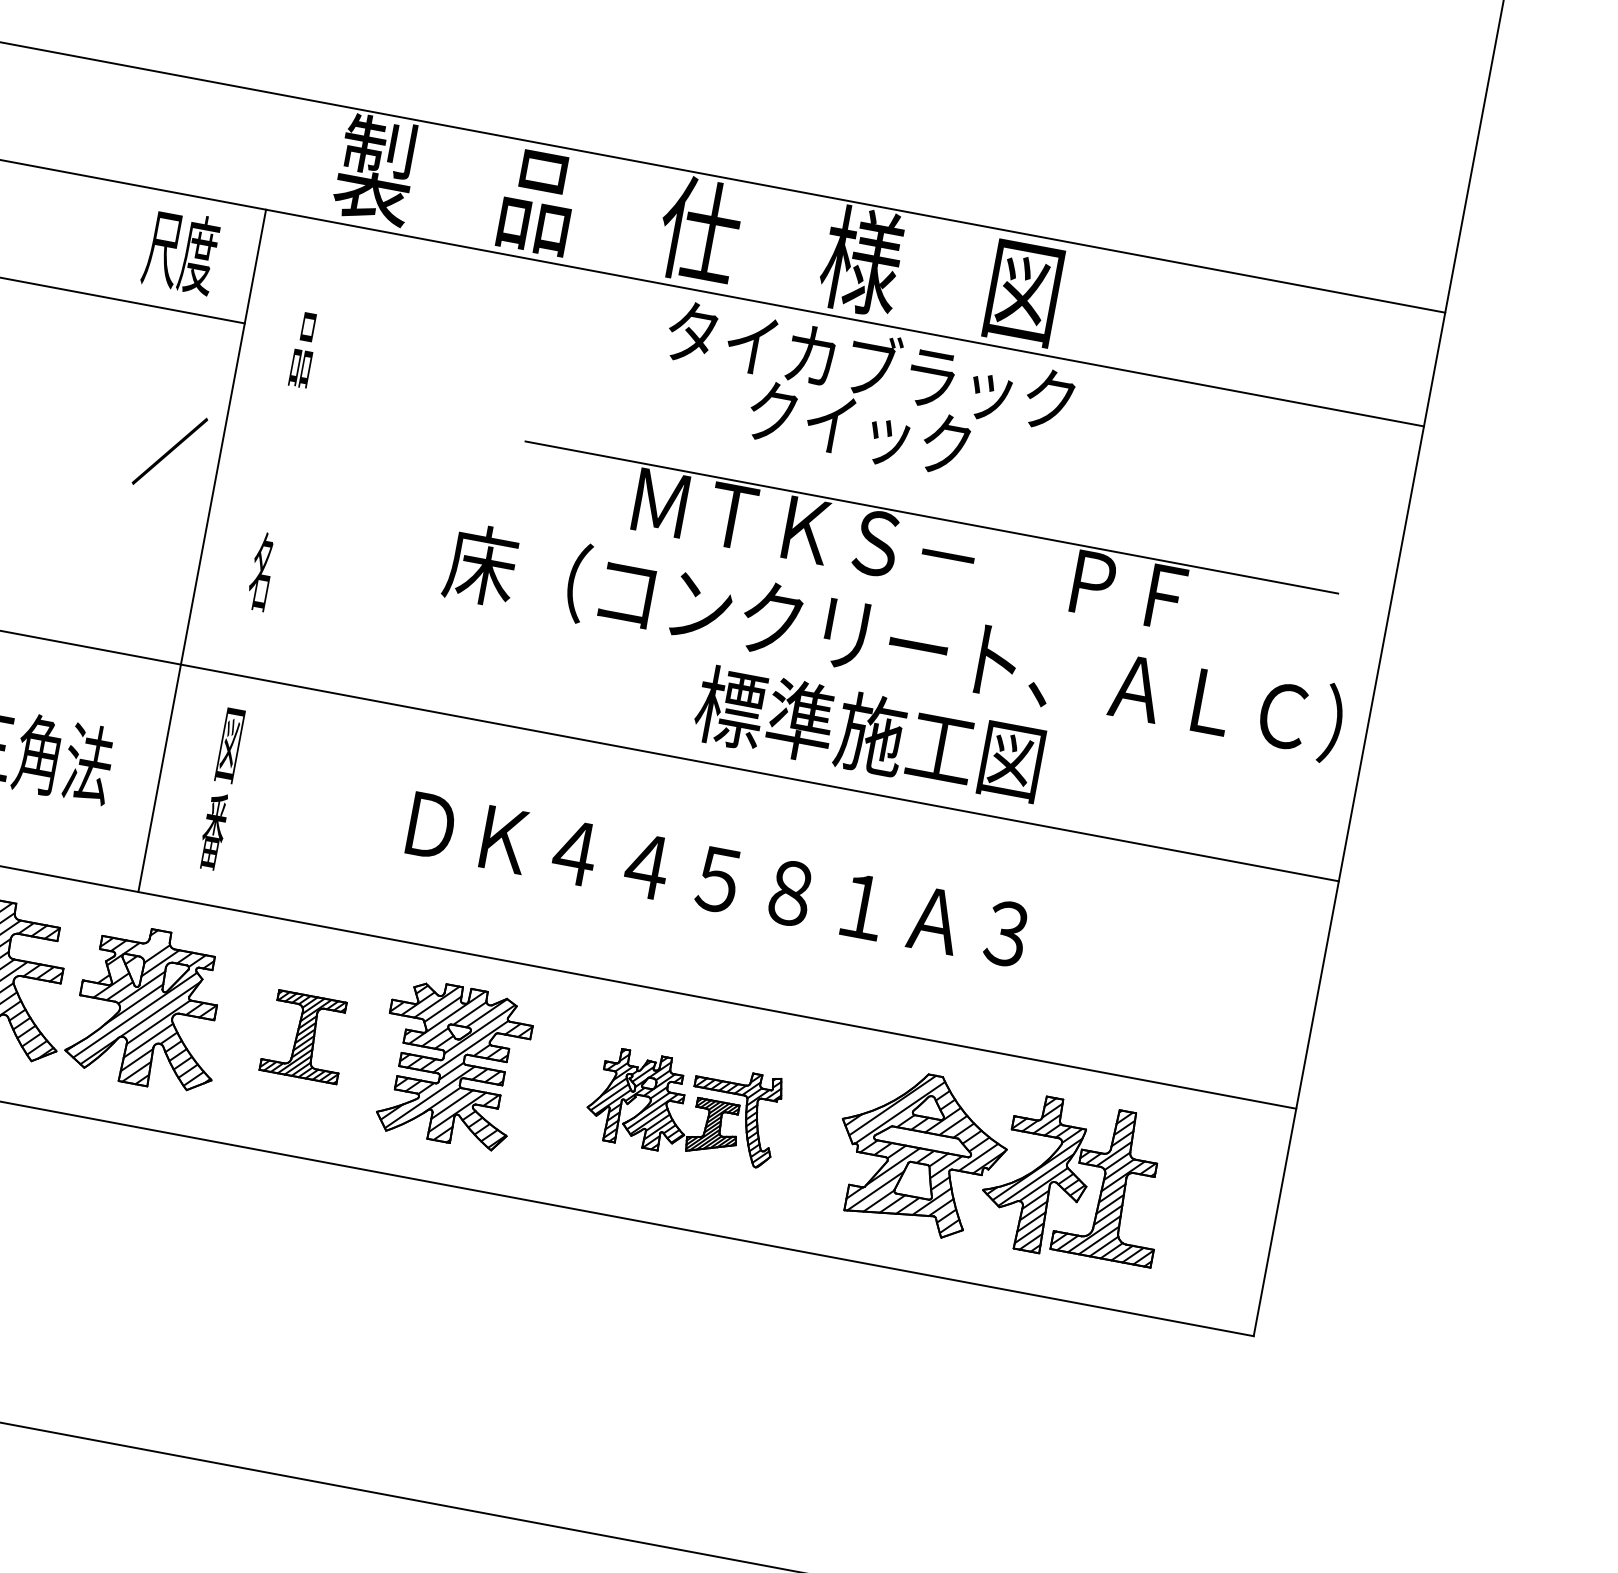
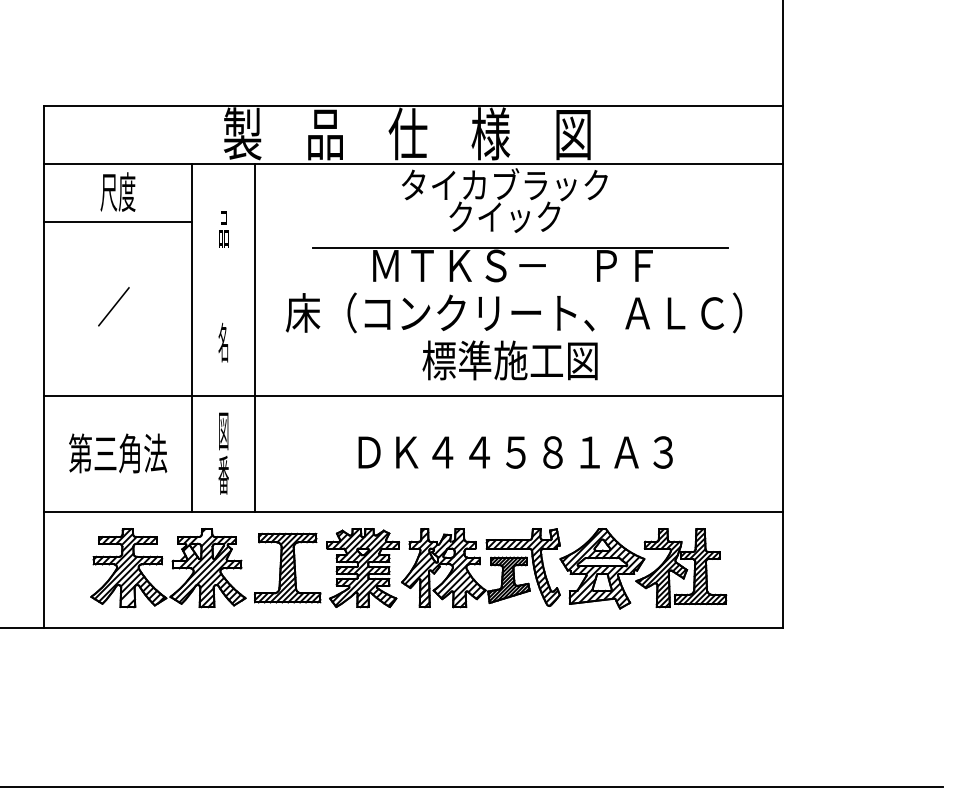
text: (180, 250) -> (117, 191), moved
text: (169, 450) -> (113, 306), moved
line: (326, 573) -> (255, 337), added
part: (893, 642) -> (513, 313), moved
text: (717, 879) -> (515, 452), moved
part: (305, 1035) -> (287, 567), size x1.67
part: (682, 1108) -> (480, 568), size x1.67

